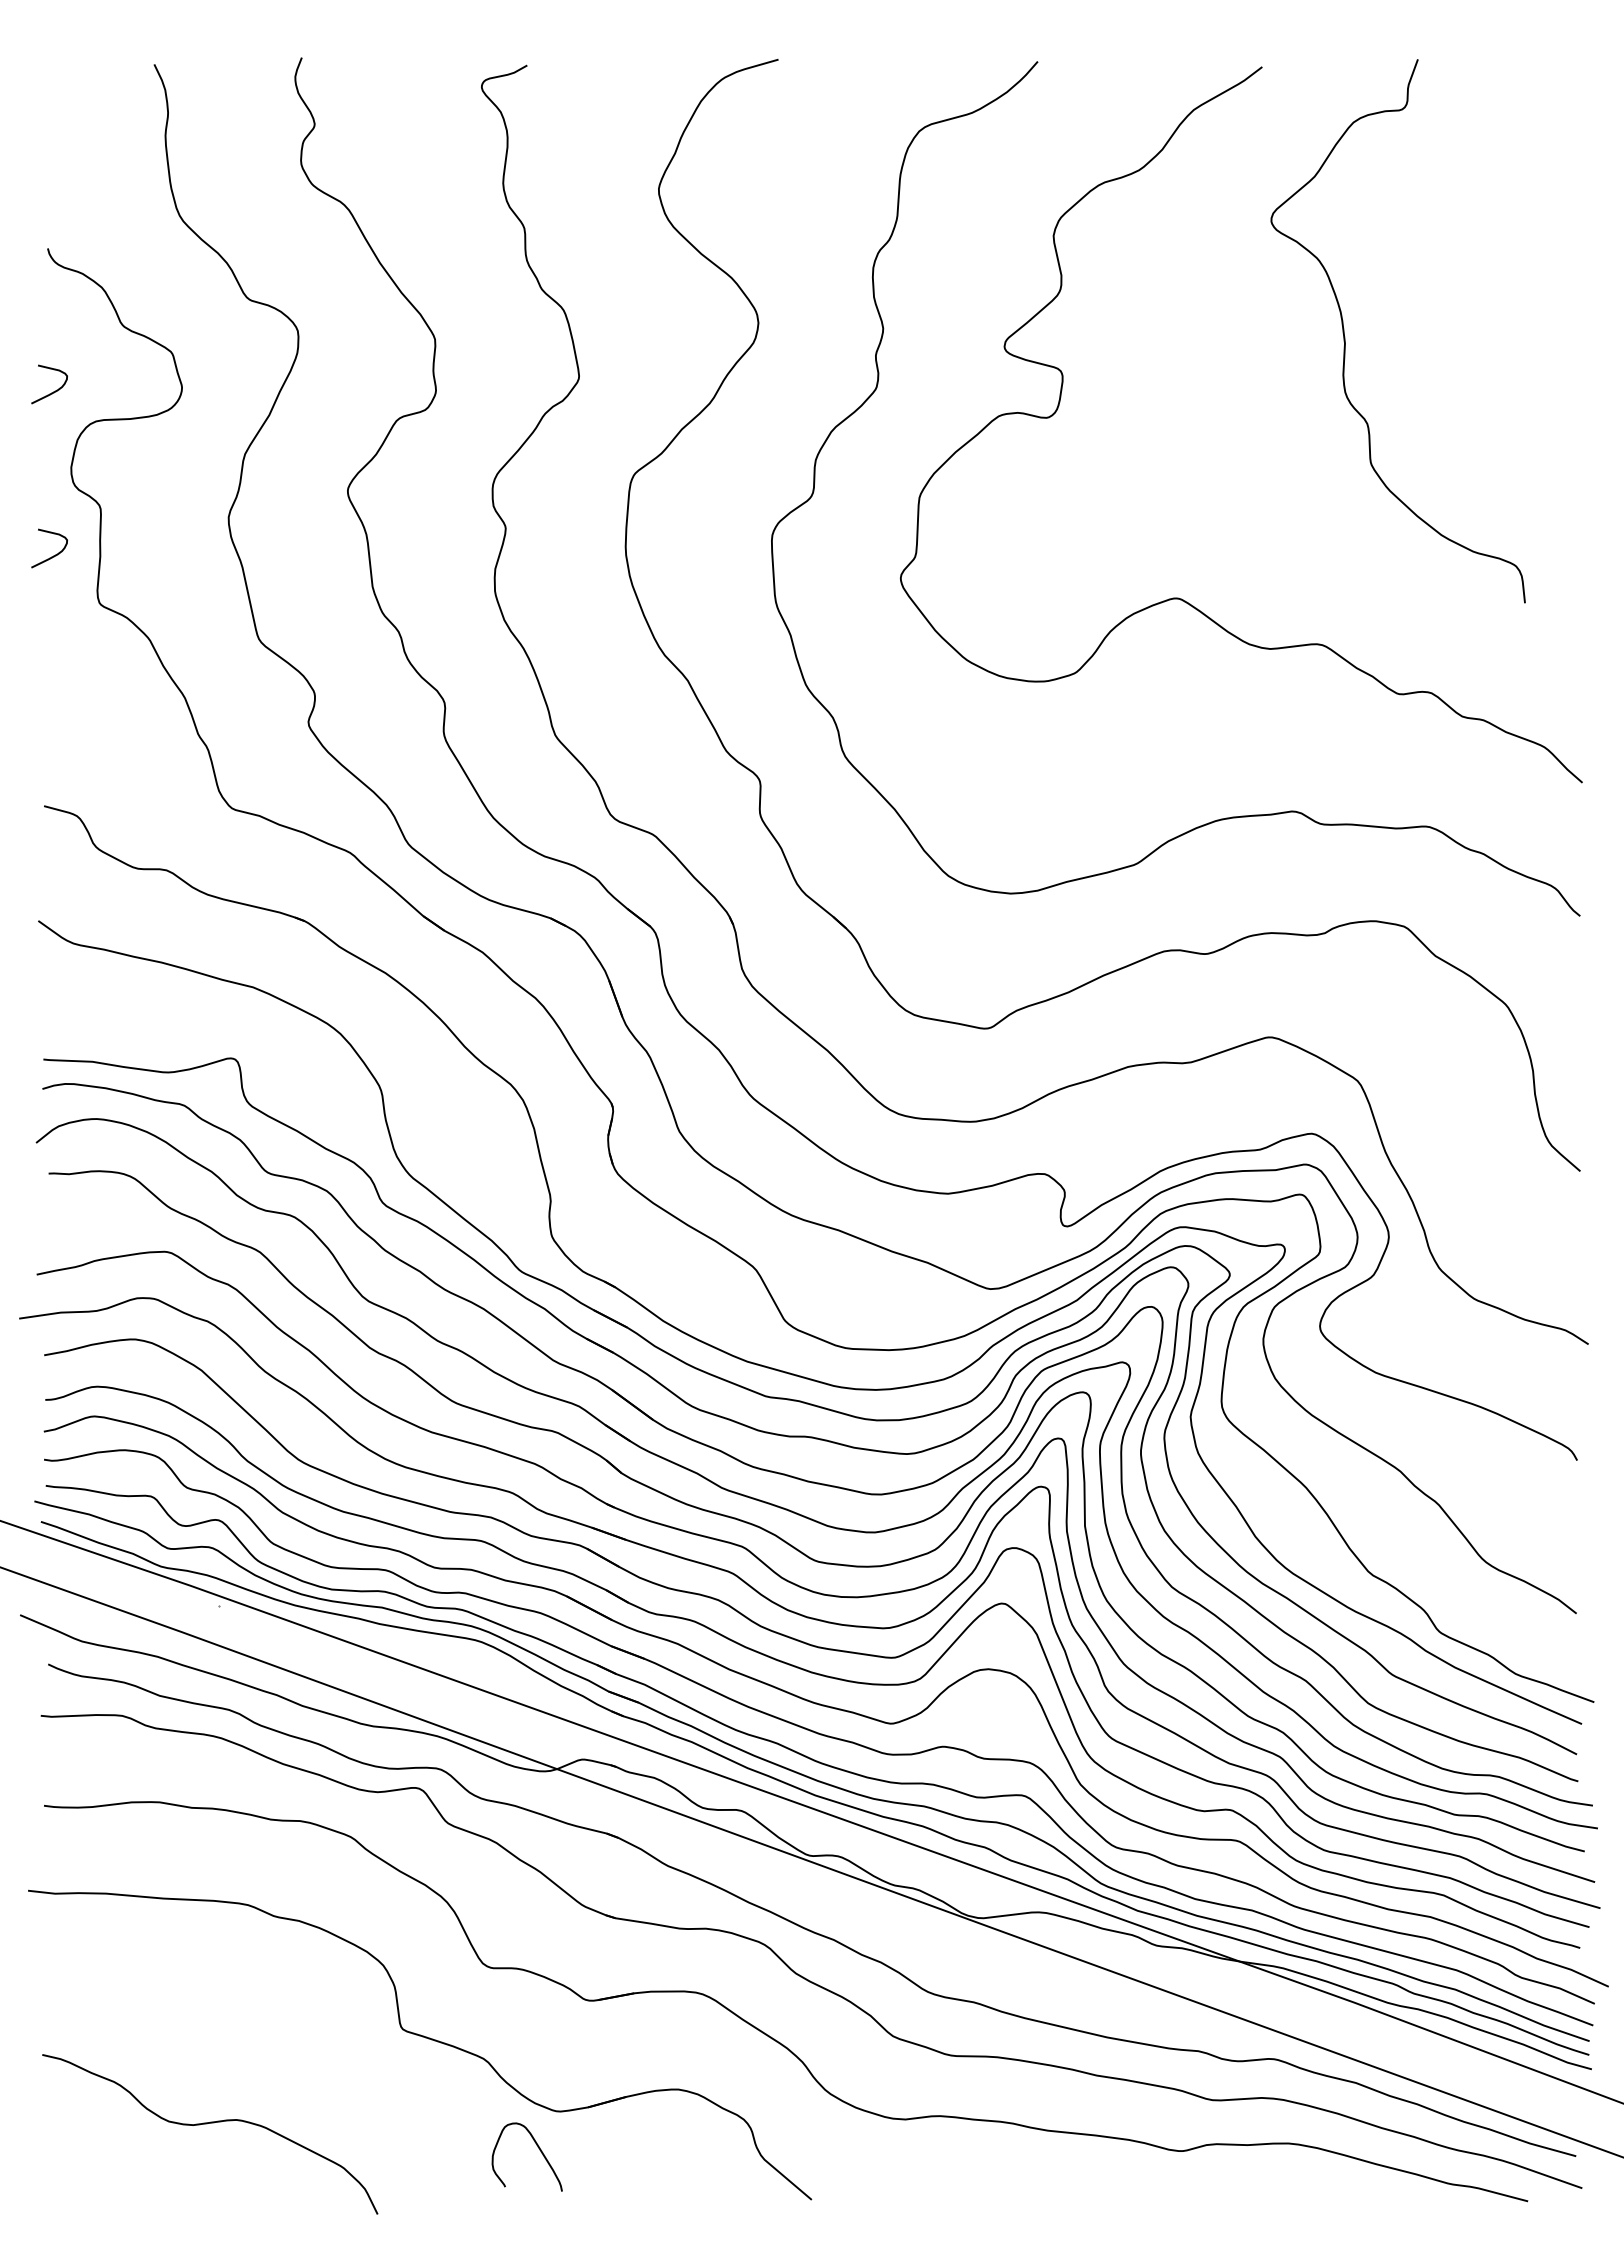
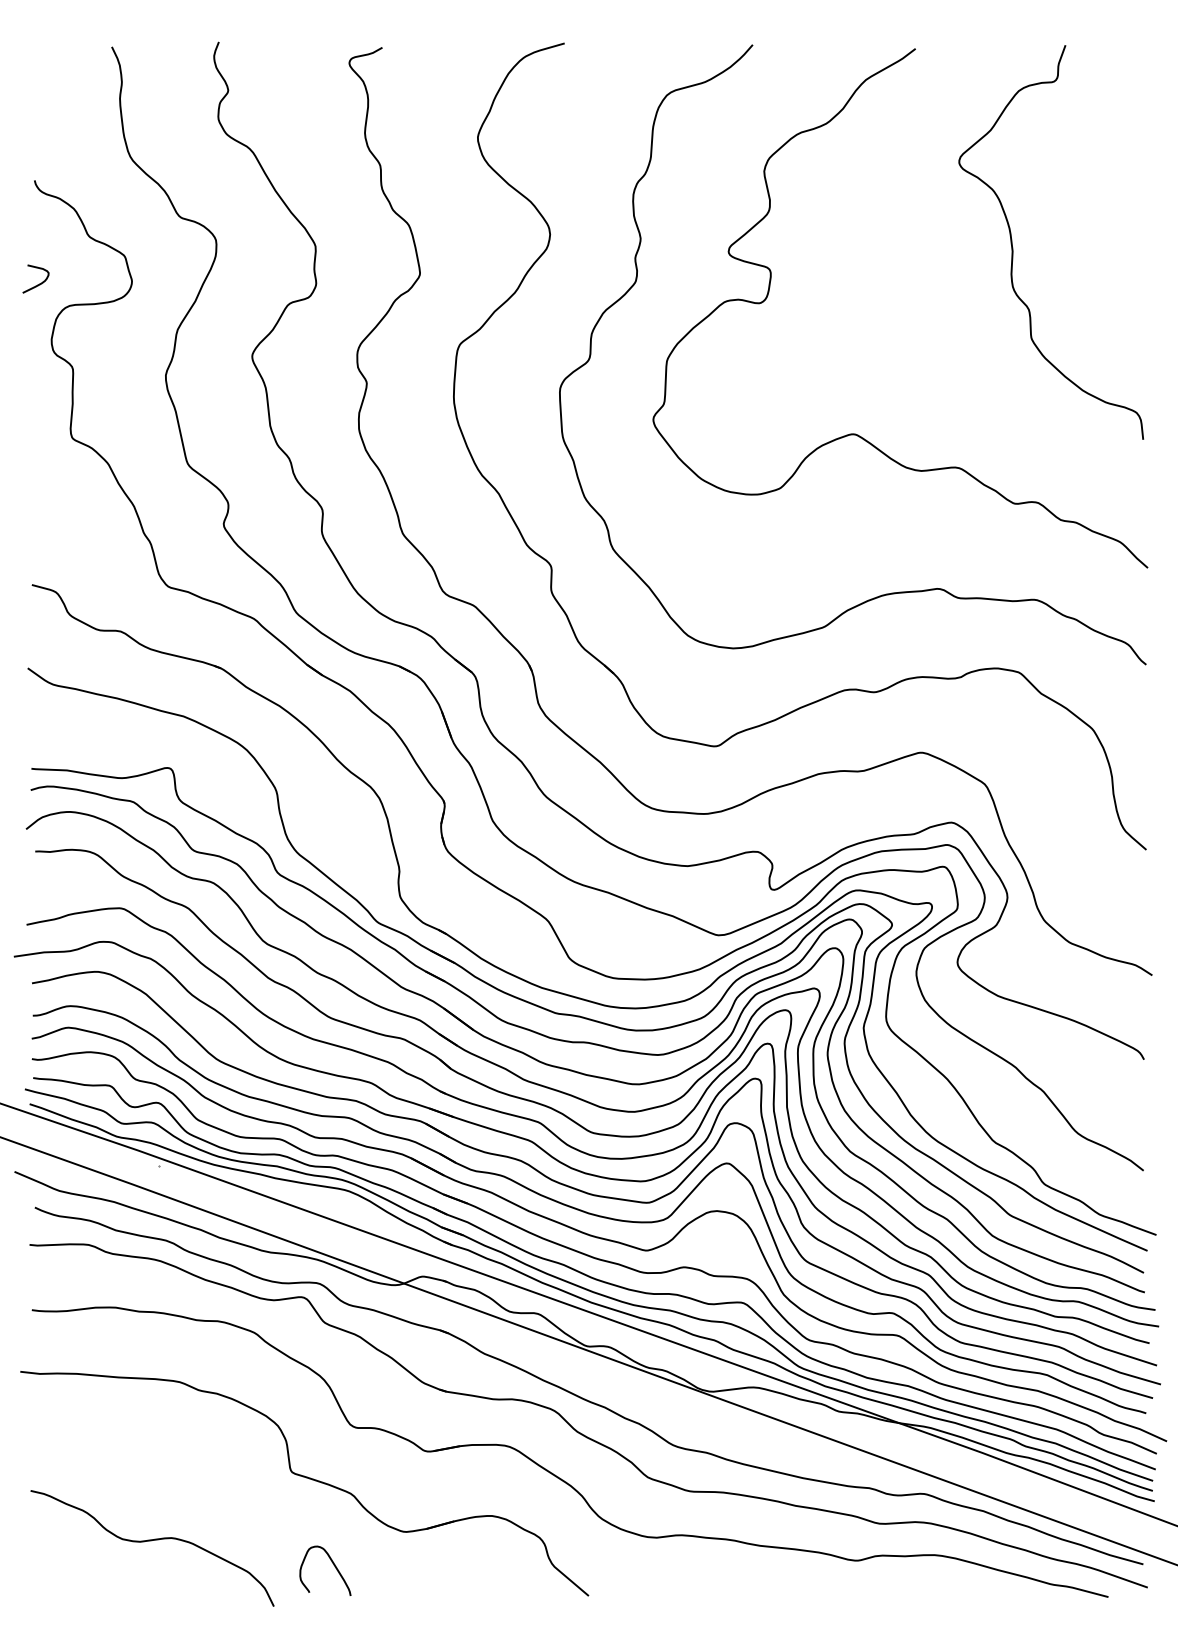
curve: (1346, 338) -> (1013, 247), moved
curve: (51, 555) -> (37, 403), removed
curve: (538, 2149) -> (333, 1565), moved

